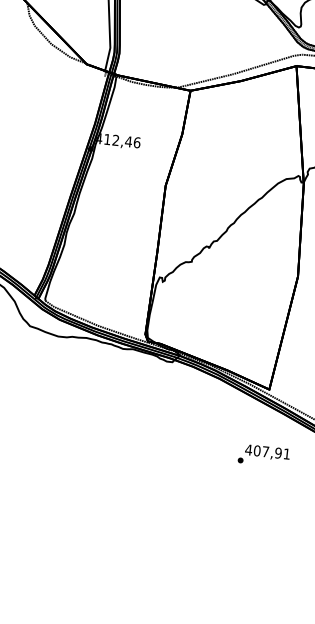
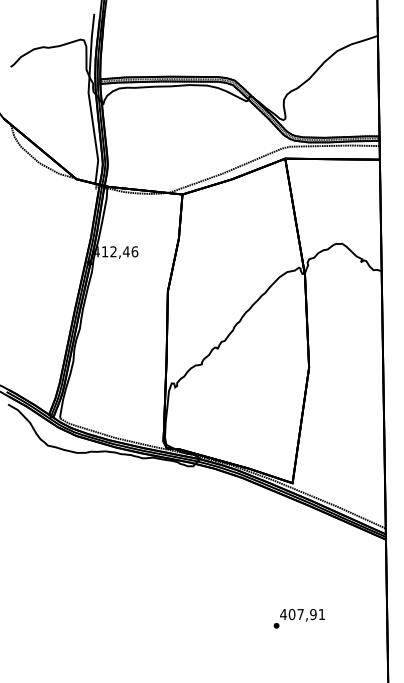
text: (263, 455) -> (298, 618), moved

